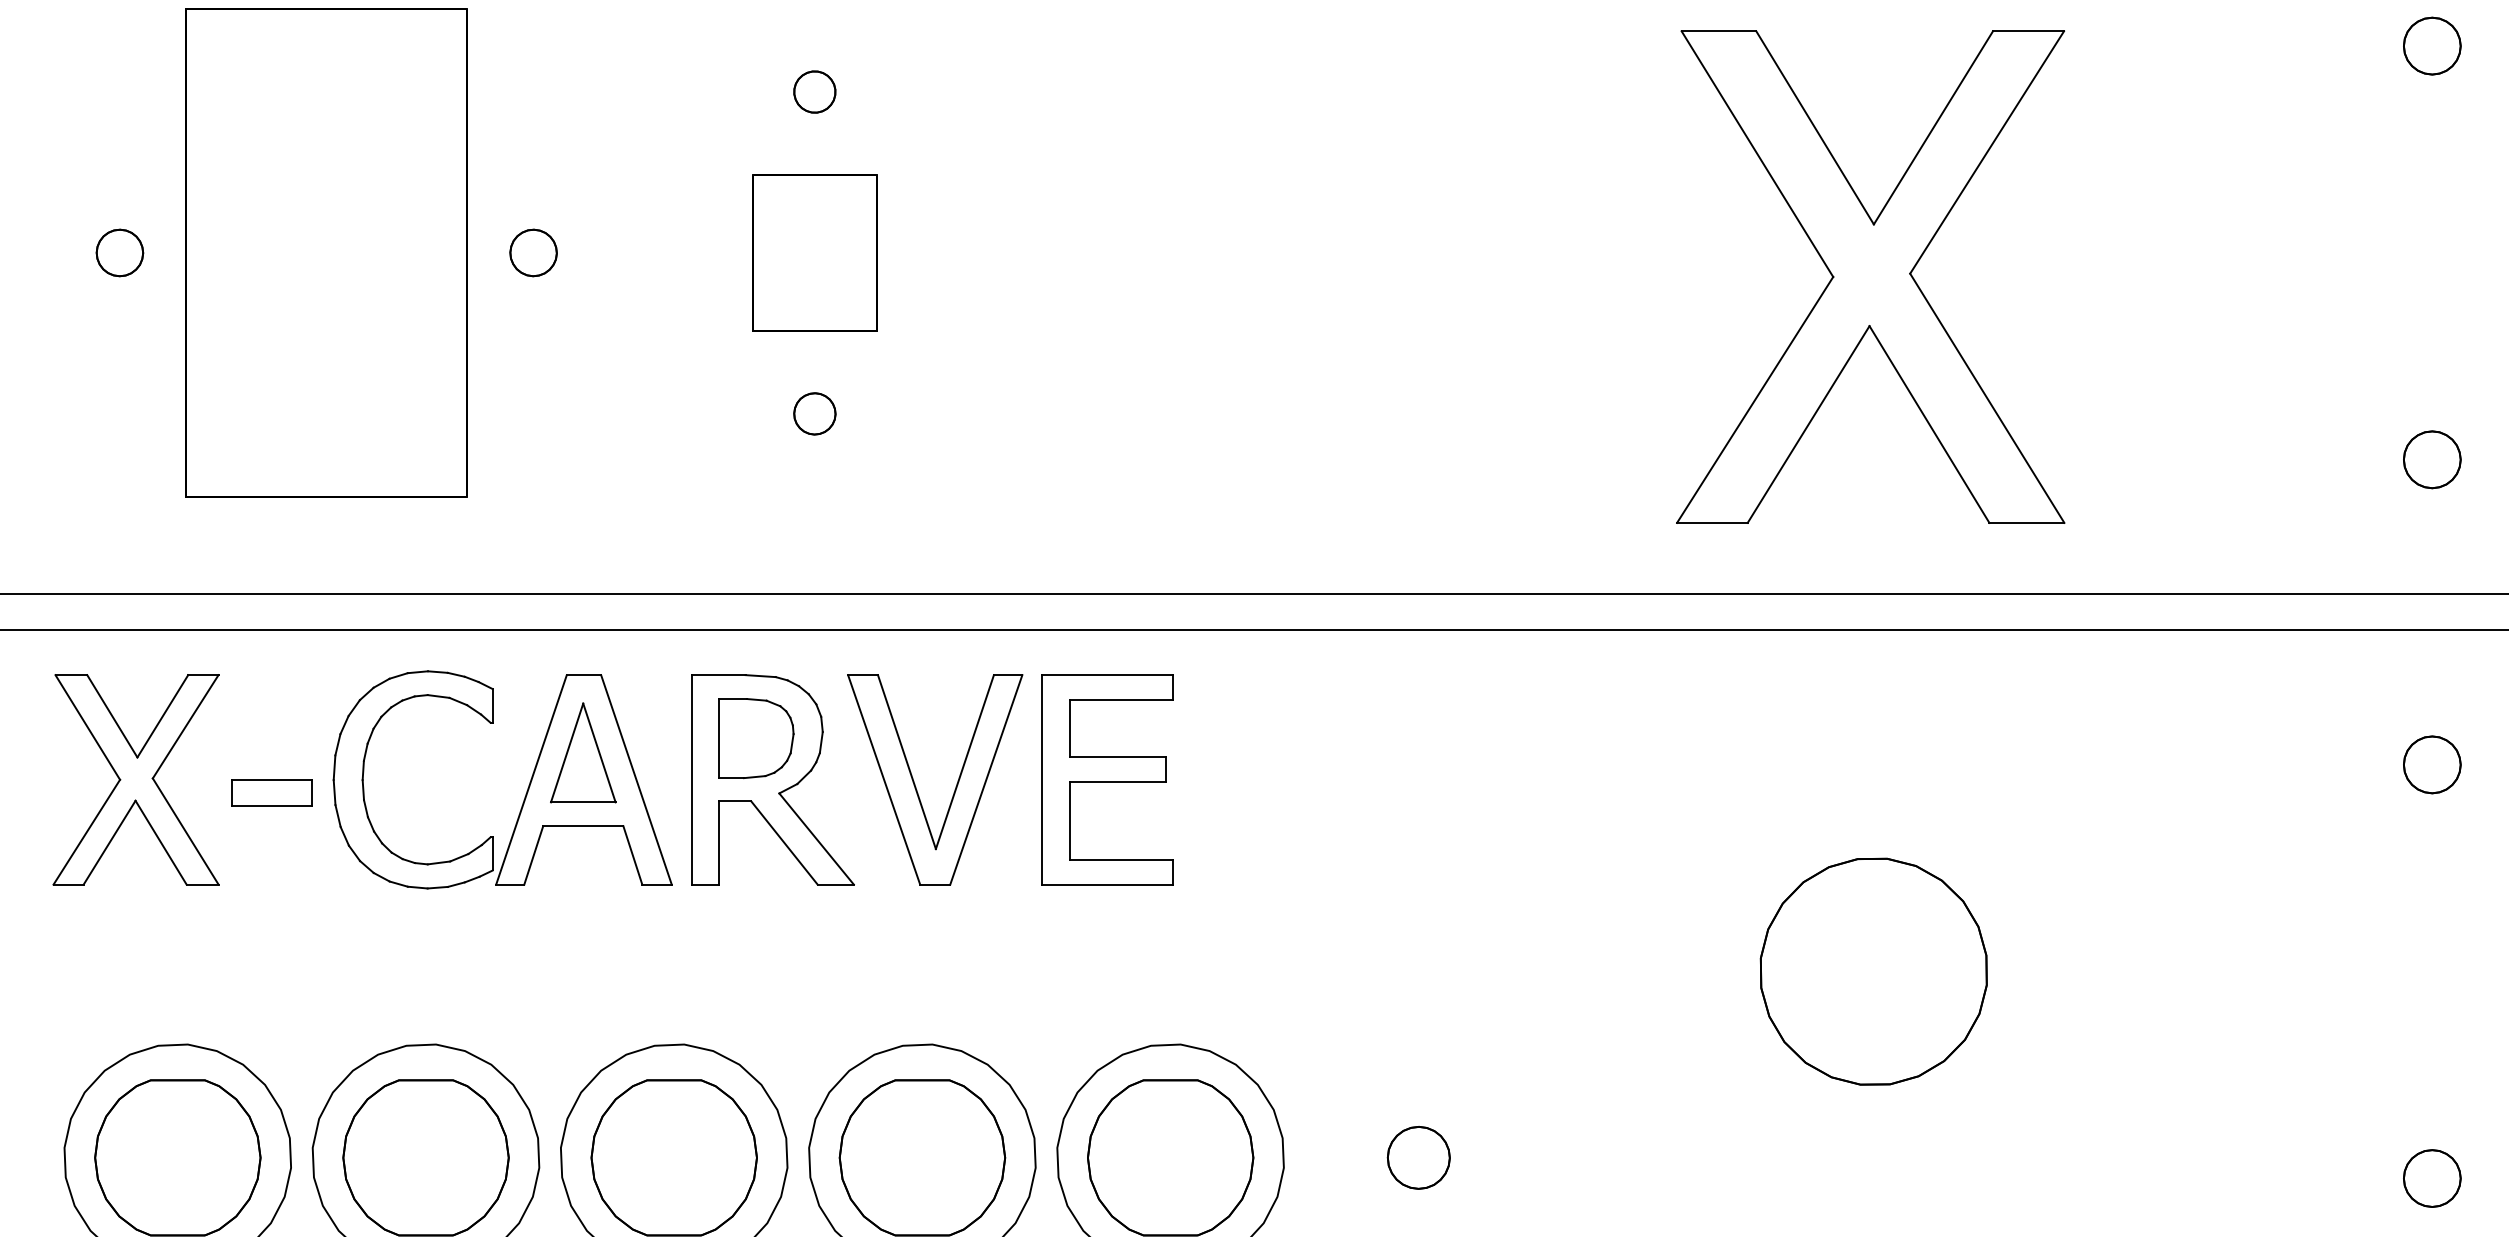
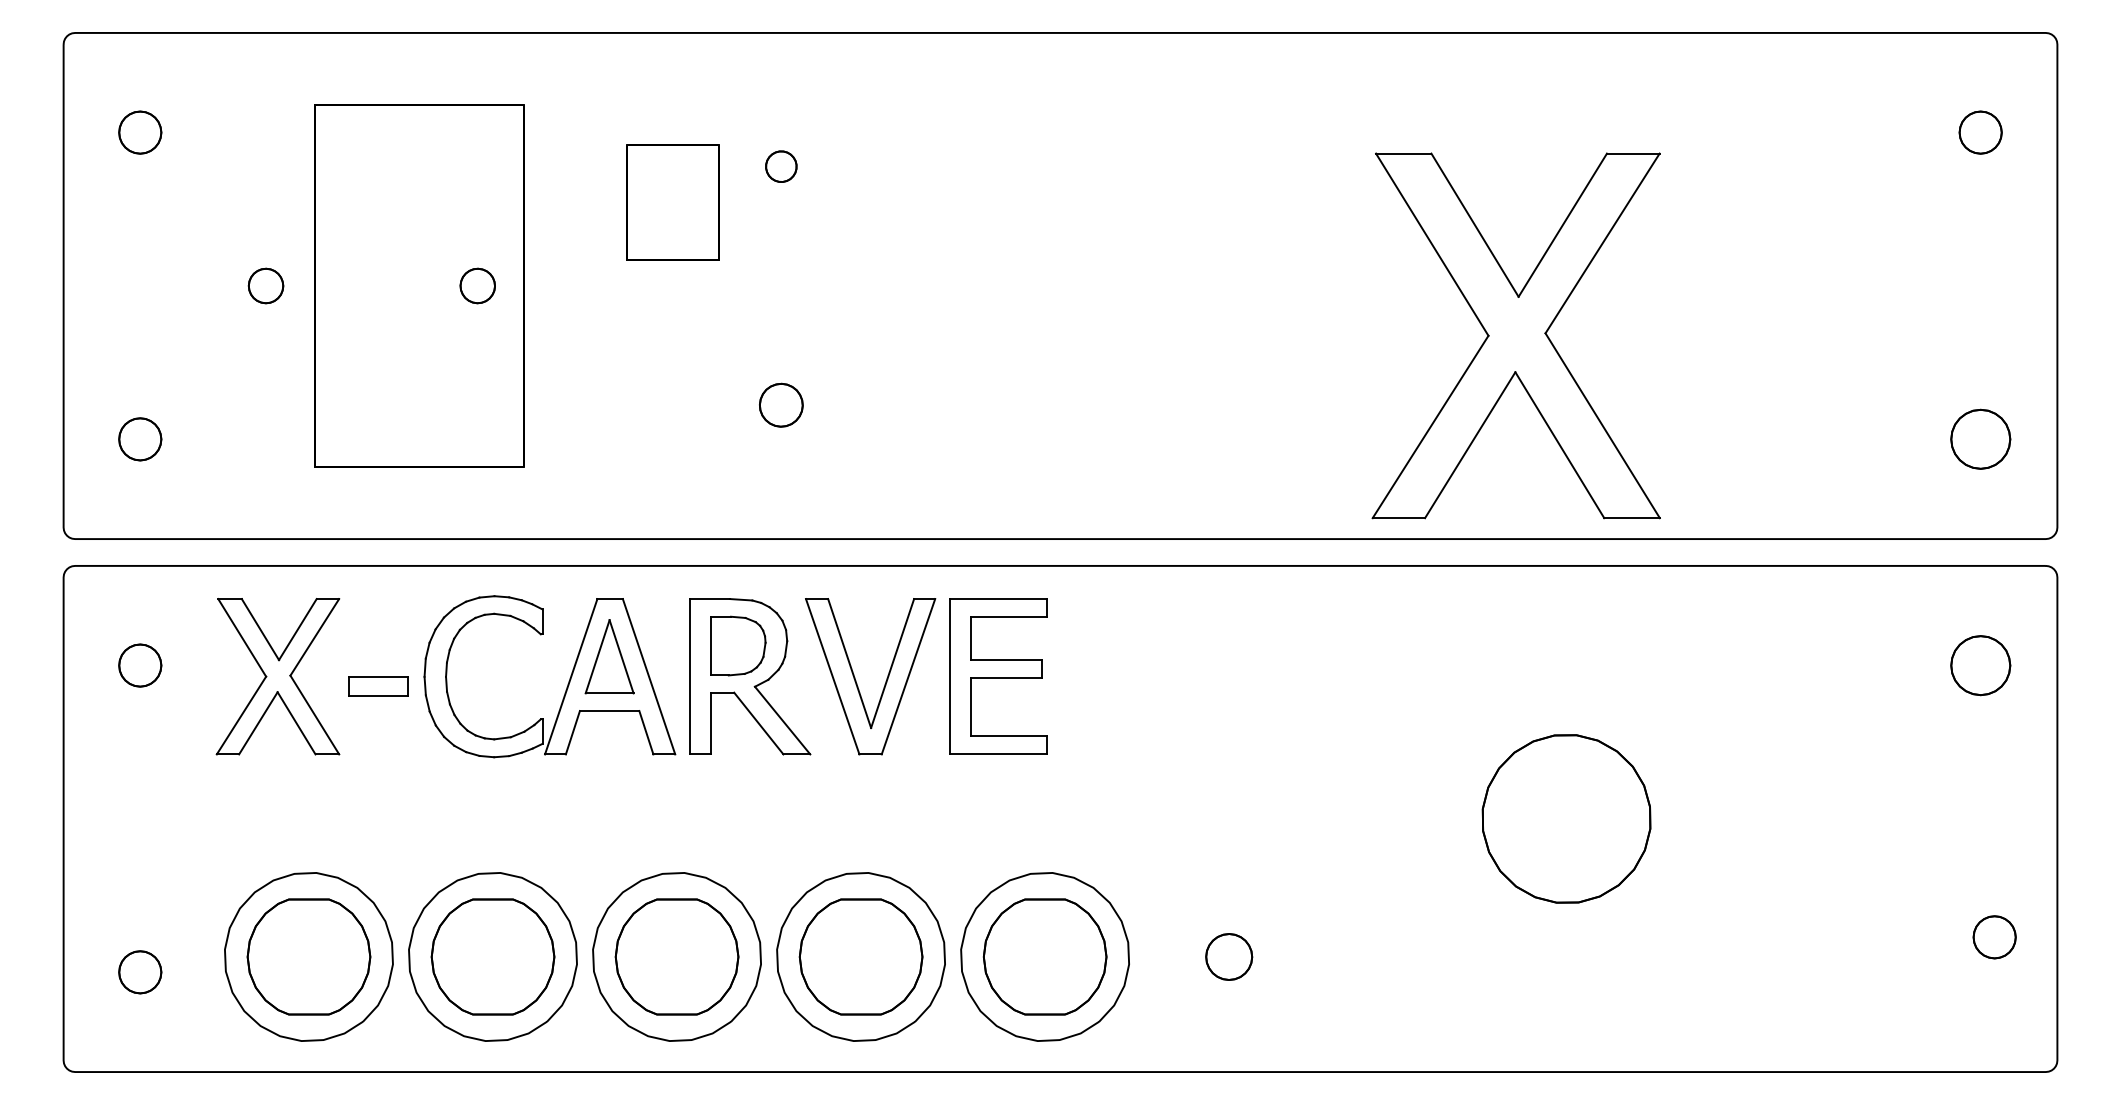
part: (533, 252) -> (477, 285), moved
part: (813, 253) -> (672, 202), moved
part: (1869, 276) -> (1515, 335), moved
part: (815, 414) -> (781, 405), size x1.4
part: (2432, 459) -> (1980, 439), size x1.4
part: (2432, 764) -> (1980, 665), size x1.4
part: (2432, 1178) -> (1994, 937), moved

